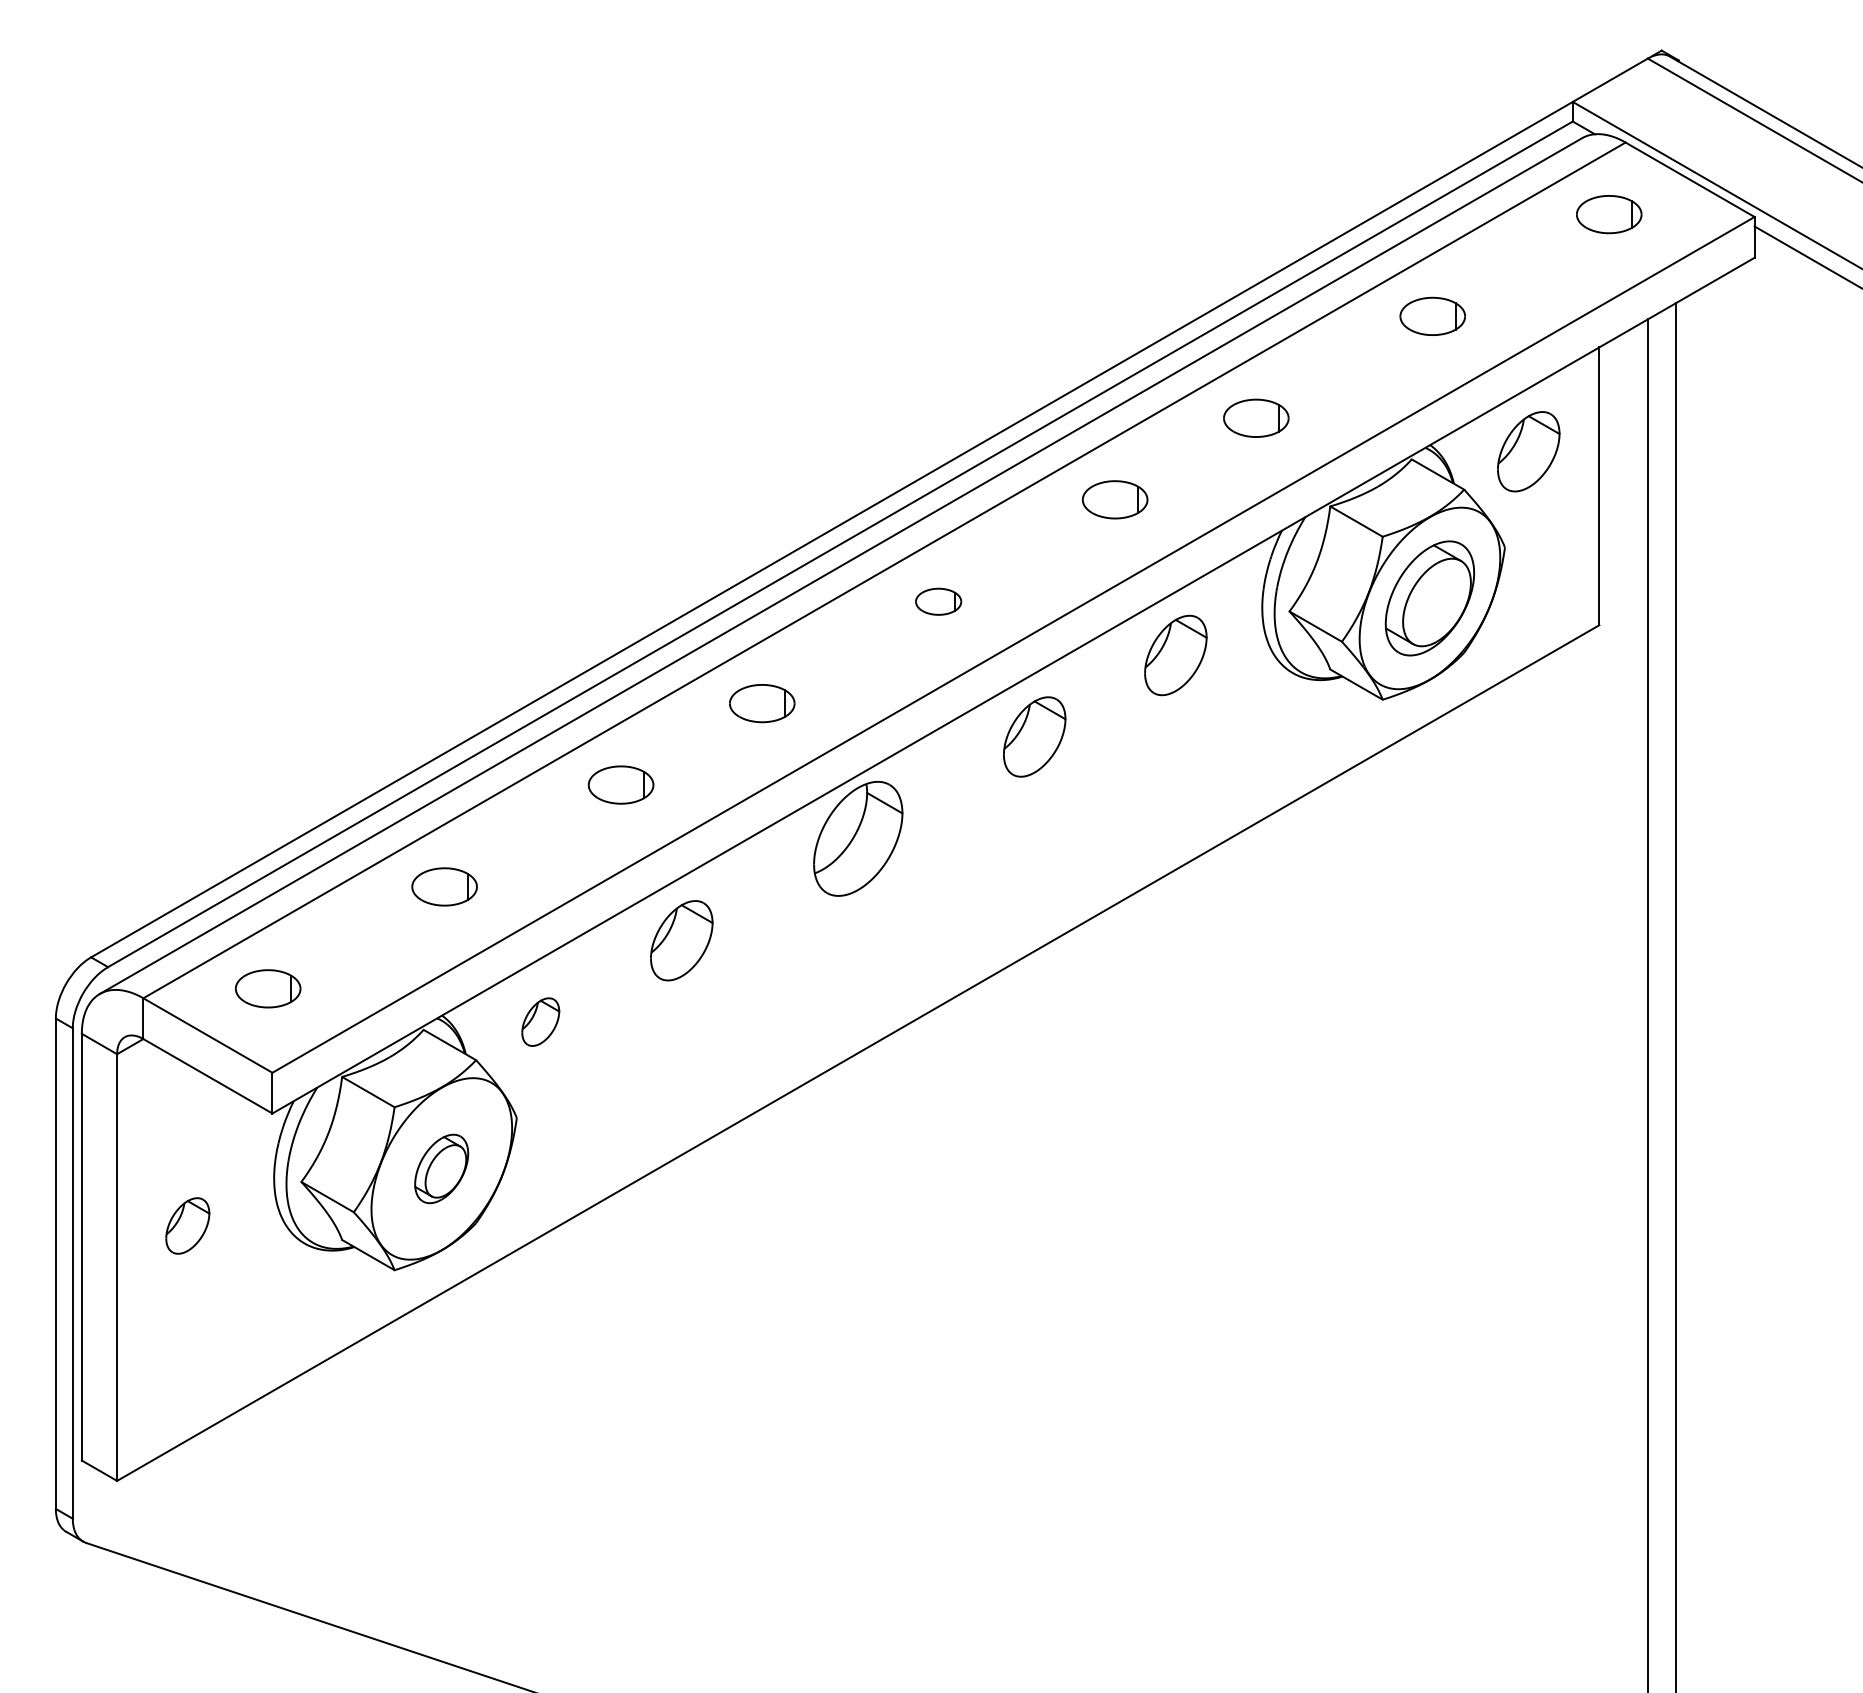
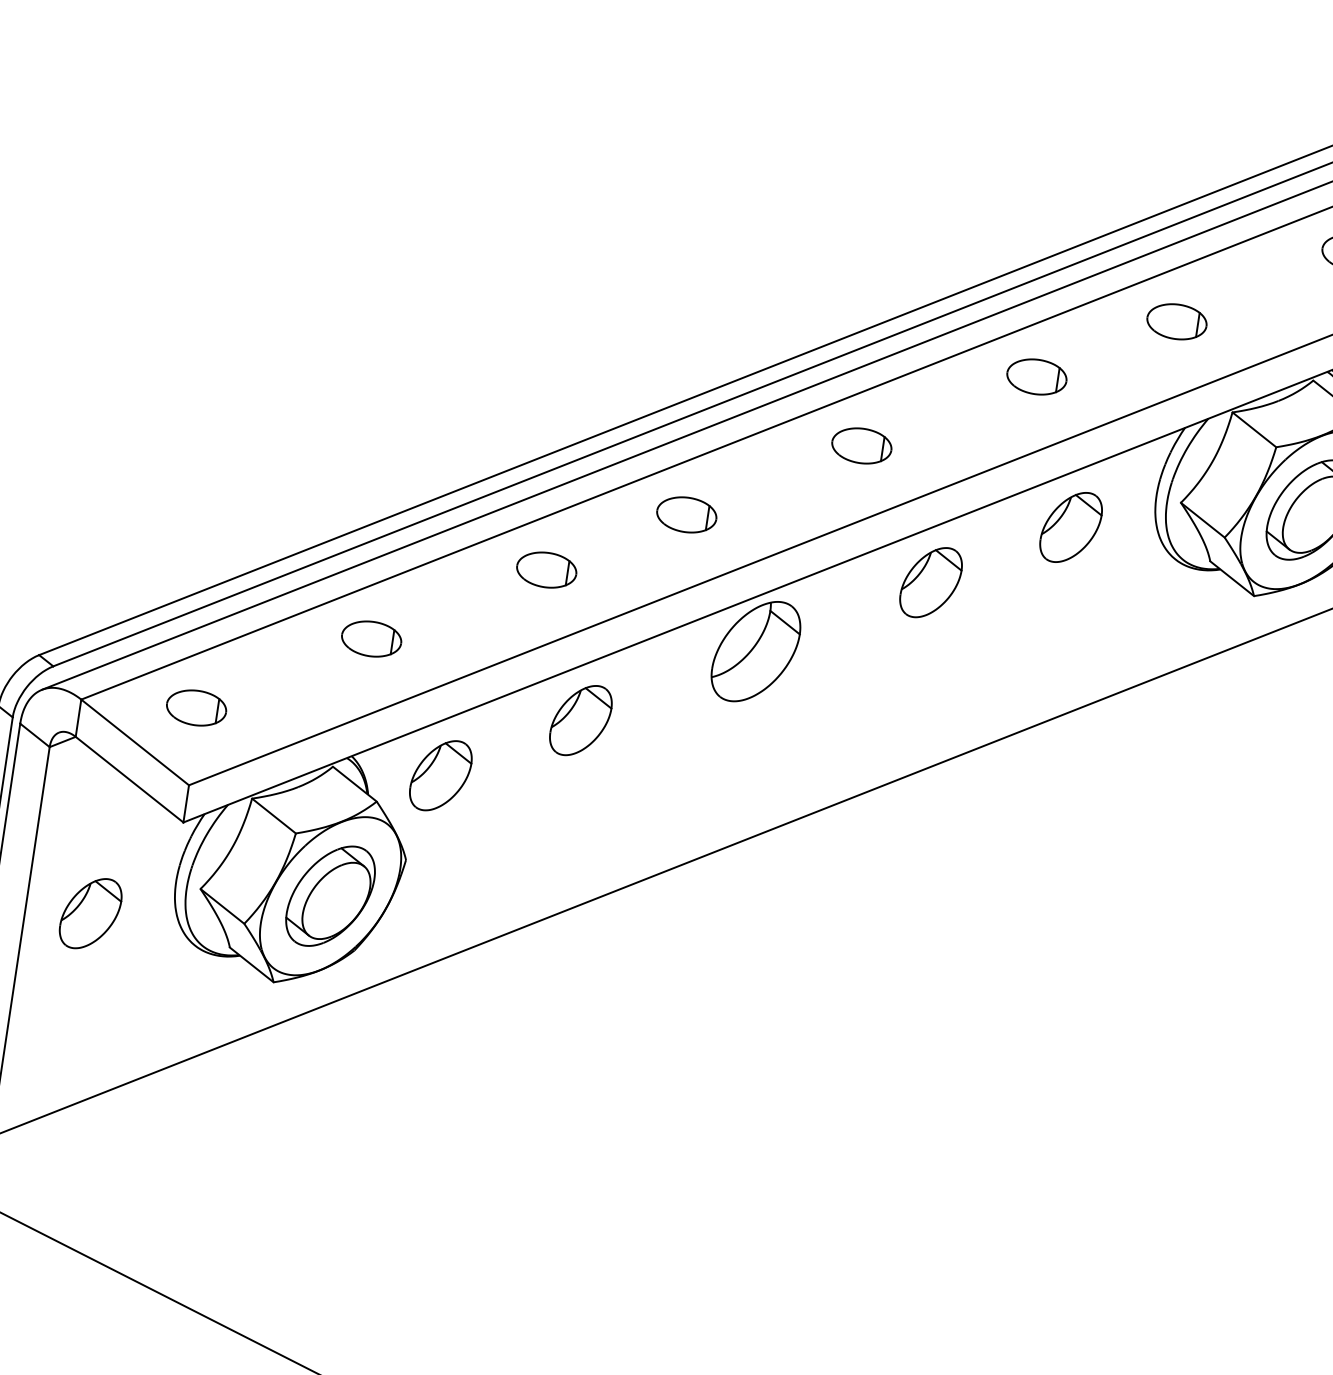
part: (938, 601) -> (861, 445), size x1.43
part: (540, 1021) -> (440, 775), size x1.67
part: (441, 1168) -> (330, 895), size x1.67
part: (187, 1225) -> (90, 913), size x1.43

